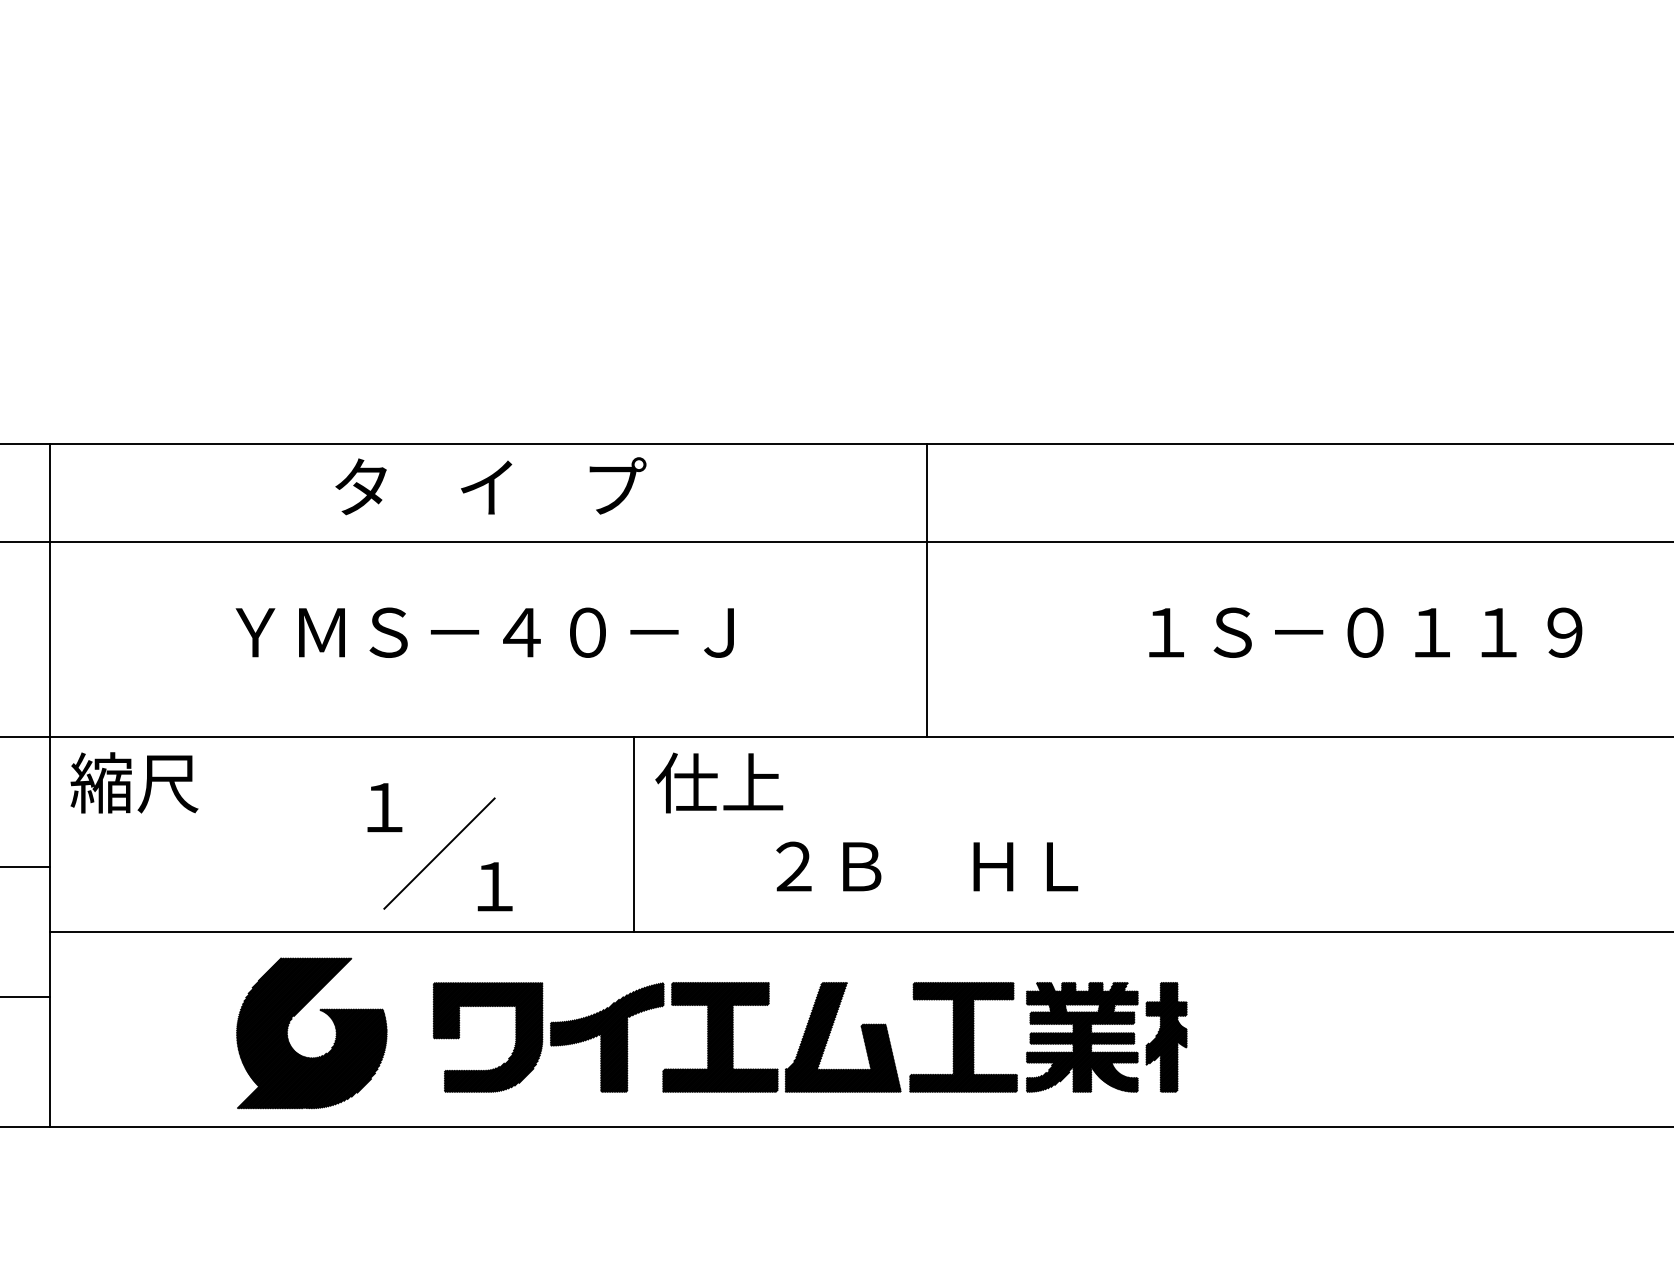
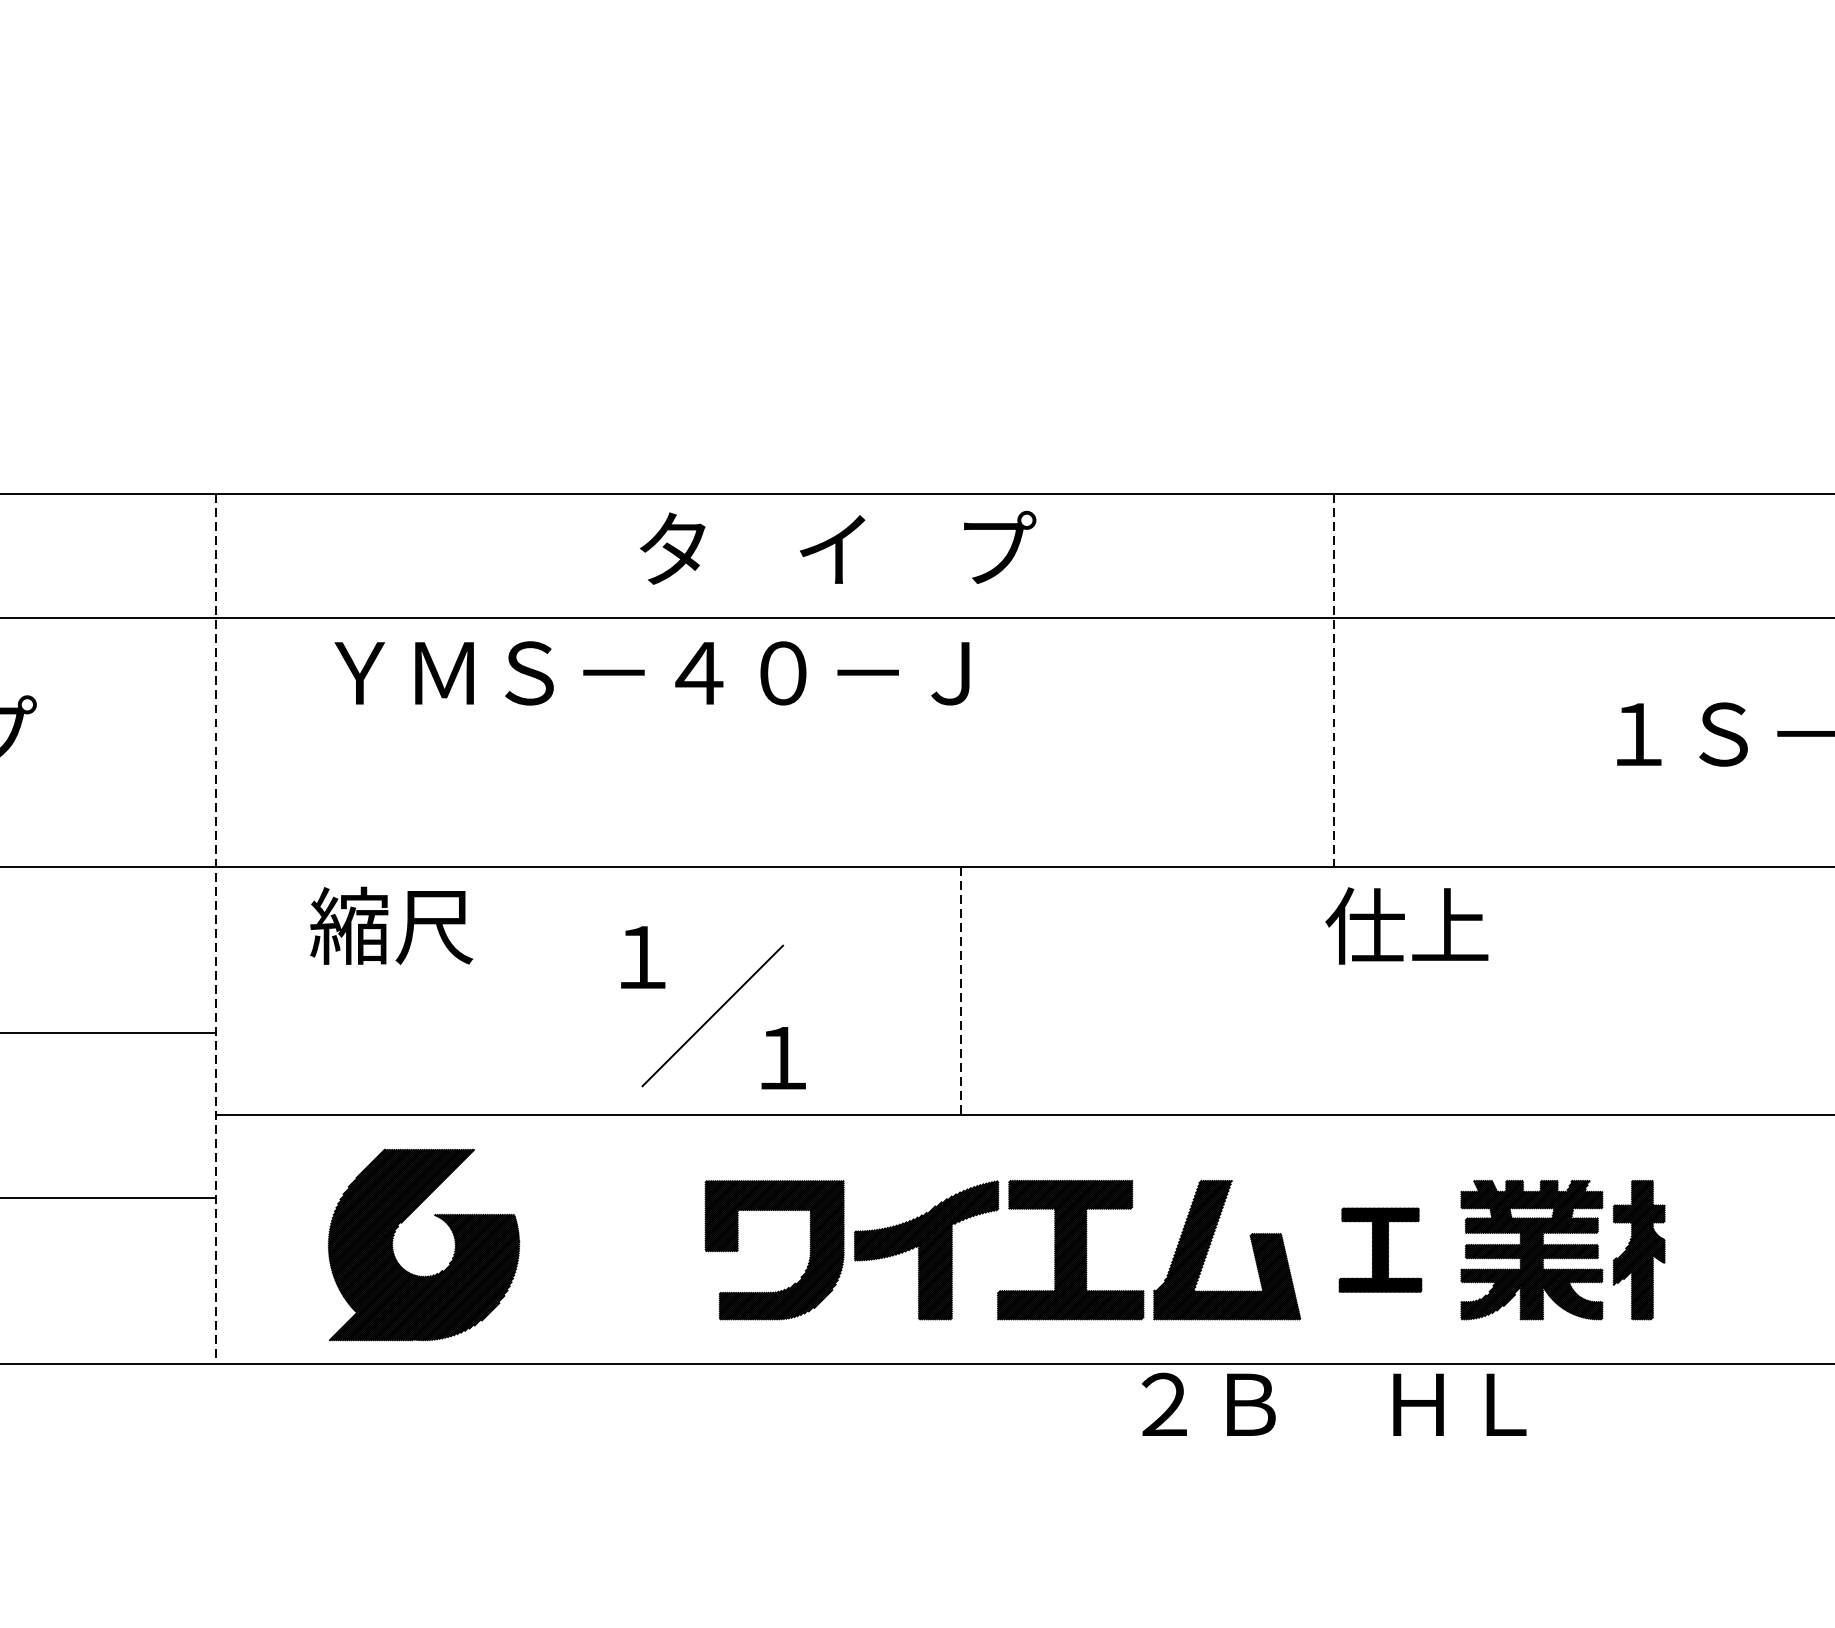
text: (490, 486) -> (837, 548), moved
line: (926, 590) -> (1333, 680), solid -> dashed
text: (484, 632) -> (651, 673), moved
text: (134, 782) -> (391, 925), moved
text: (719, 782) -> (1407, 925), moved
line: (49, 785) -> (215, 929), solid -> dashed
line: (634, 834) -> (961, 991), solid -> dashed
text: (927, 866) -> (1334, 1404), moved
part: (288, 1030) -> (394, 1241), moved
part: (963, 1037) -> (1380, 1250), size x0.6

